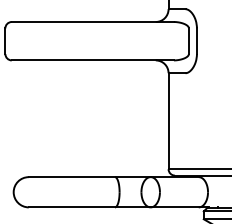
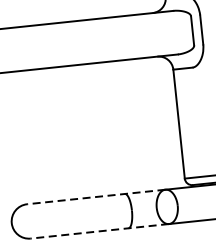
line: (89, 177) -> (96, 197), solid -> dashed
line: (89, 207) -> (99, 231), solid -> dashed

